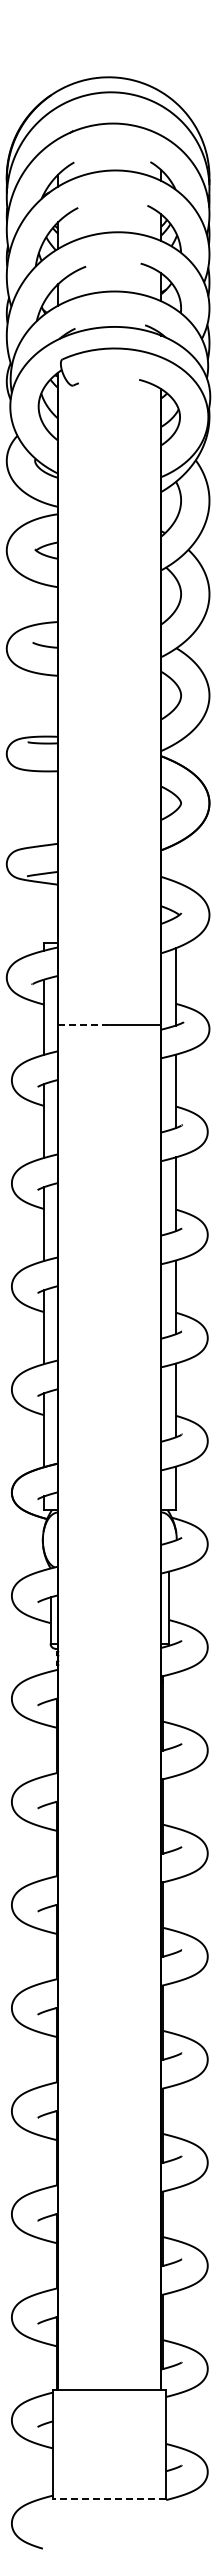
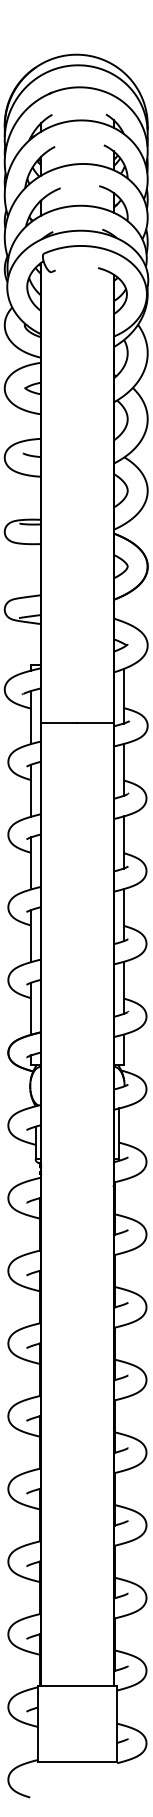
line: (84, 1025) -> (59, 723), dashed -> solid
line: (109, 2498) -> (77, 1762), dashed -> solid

